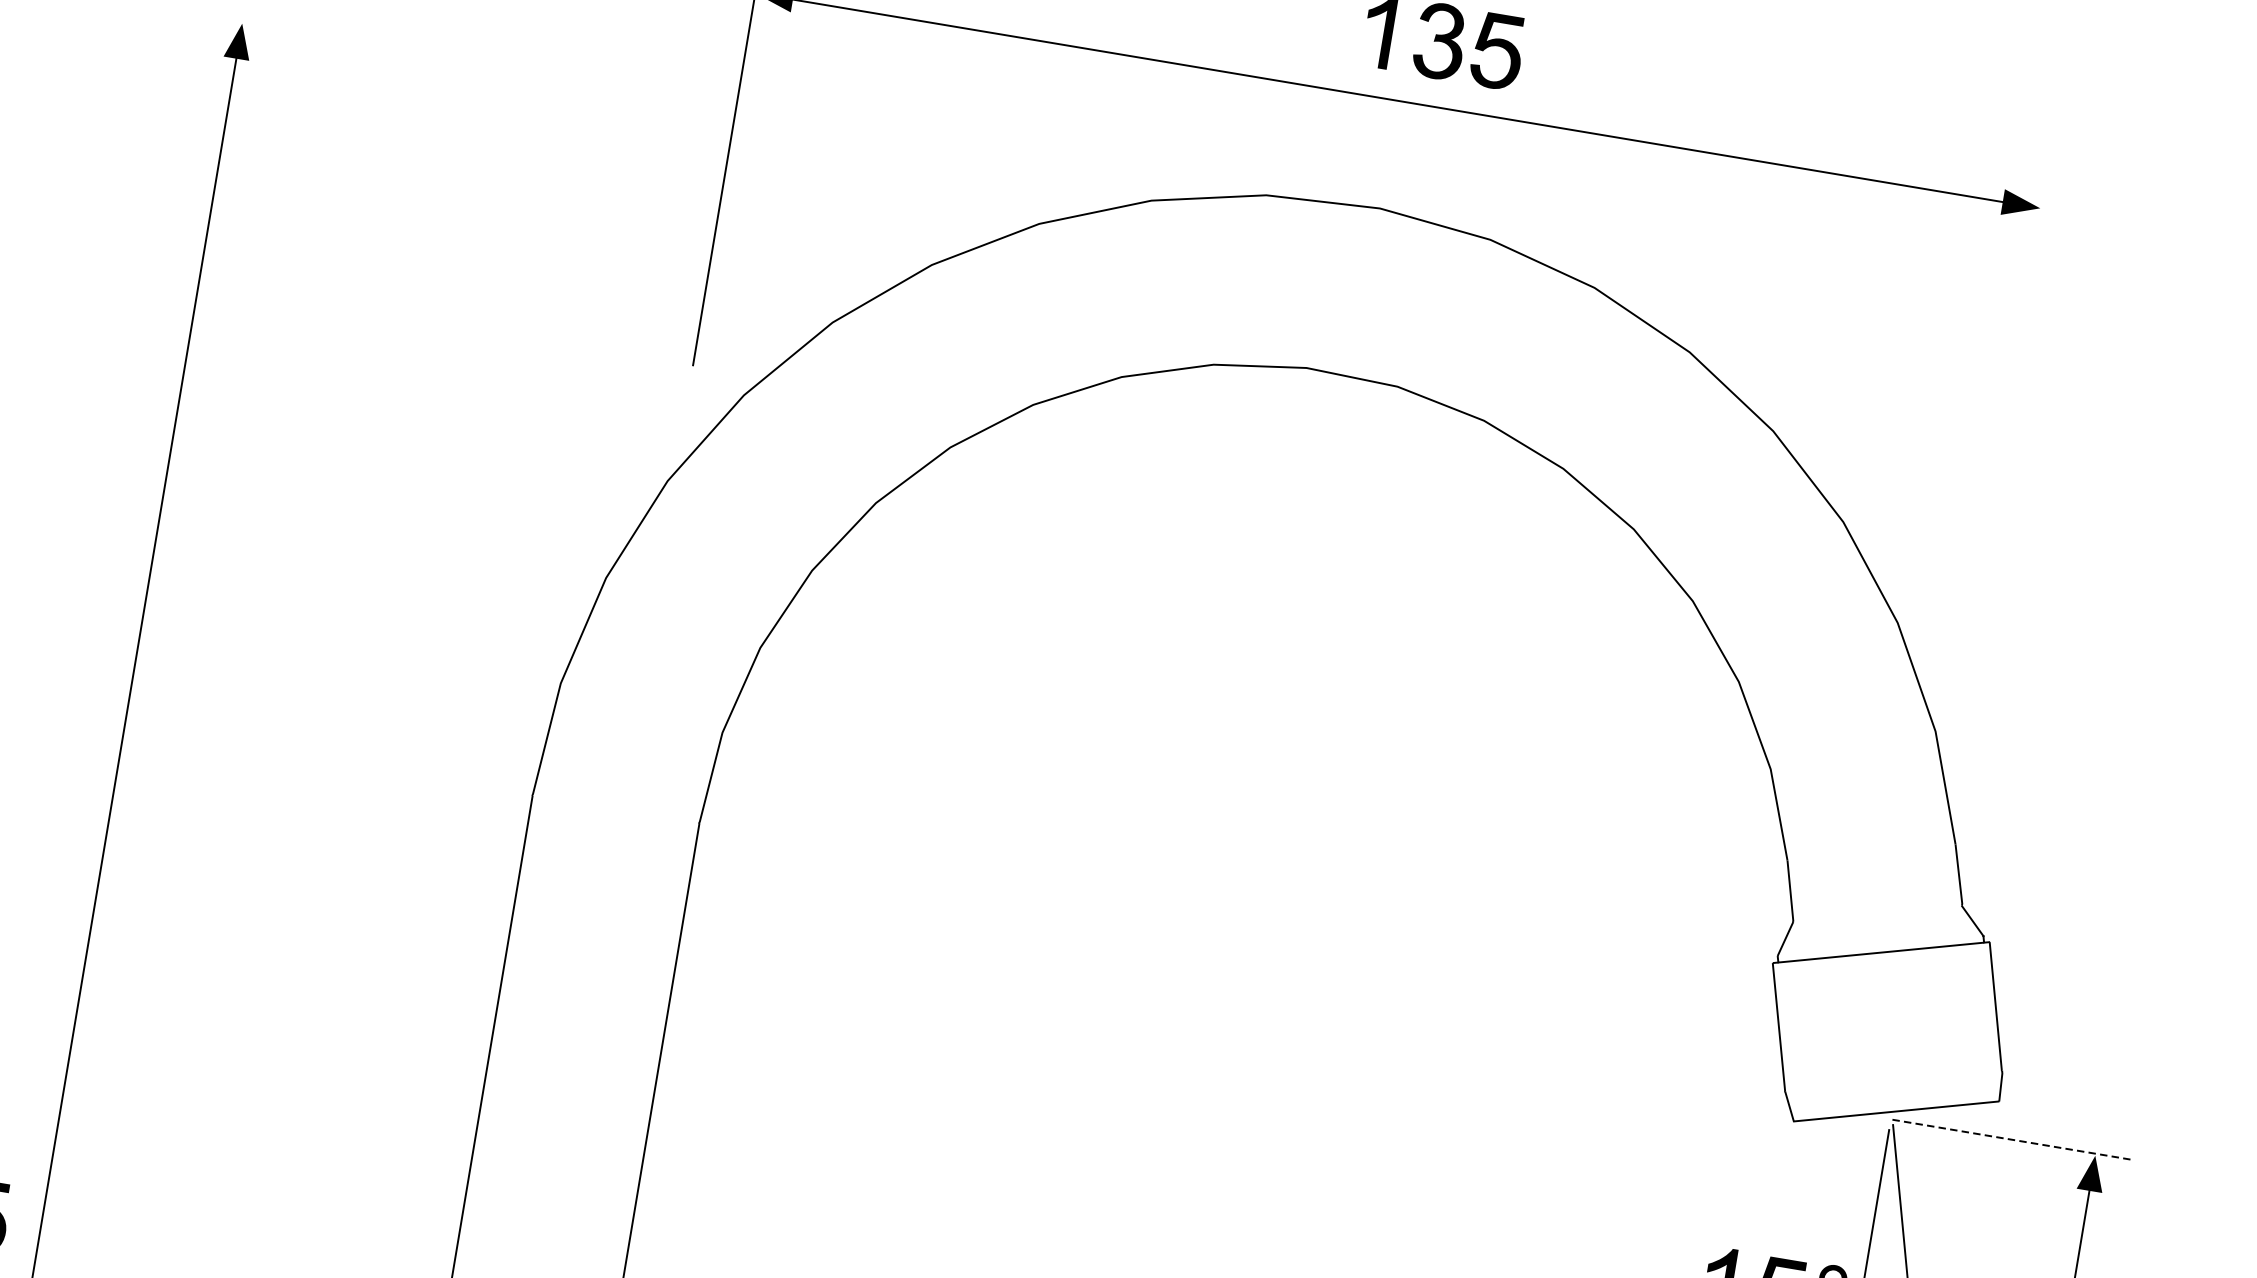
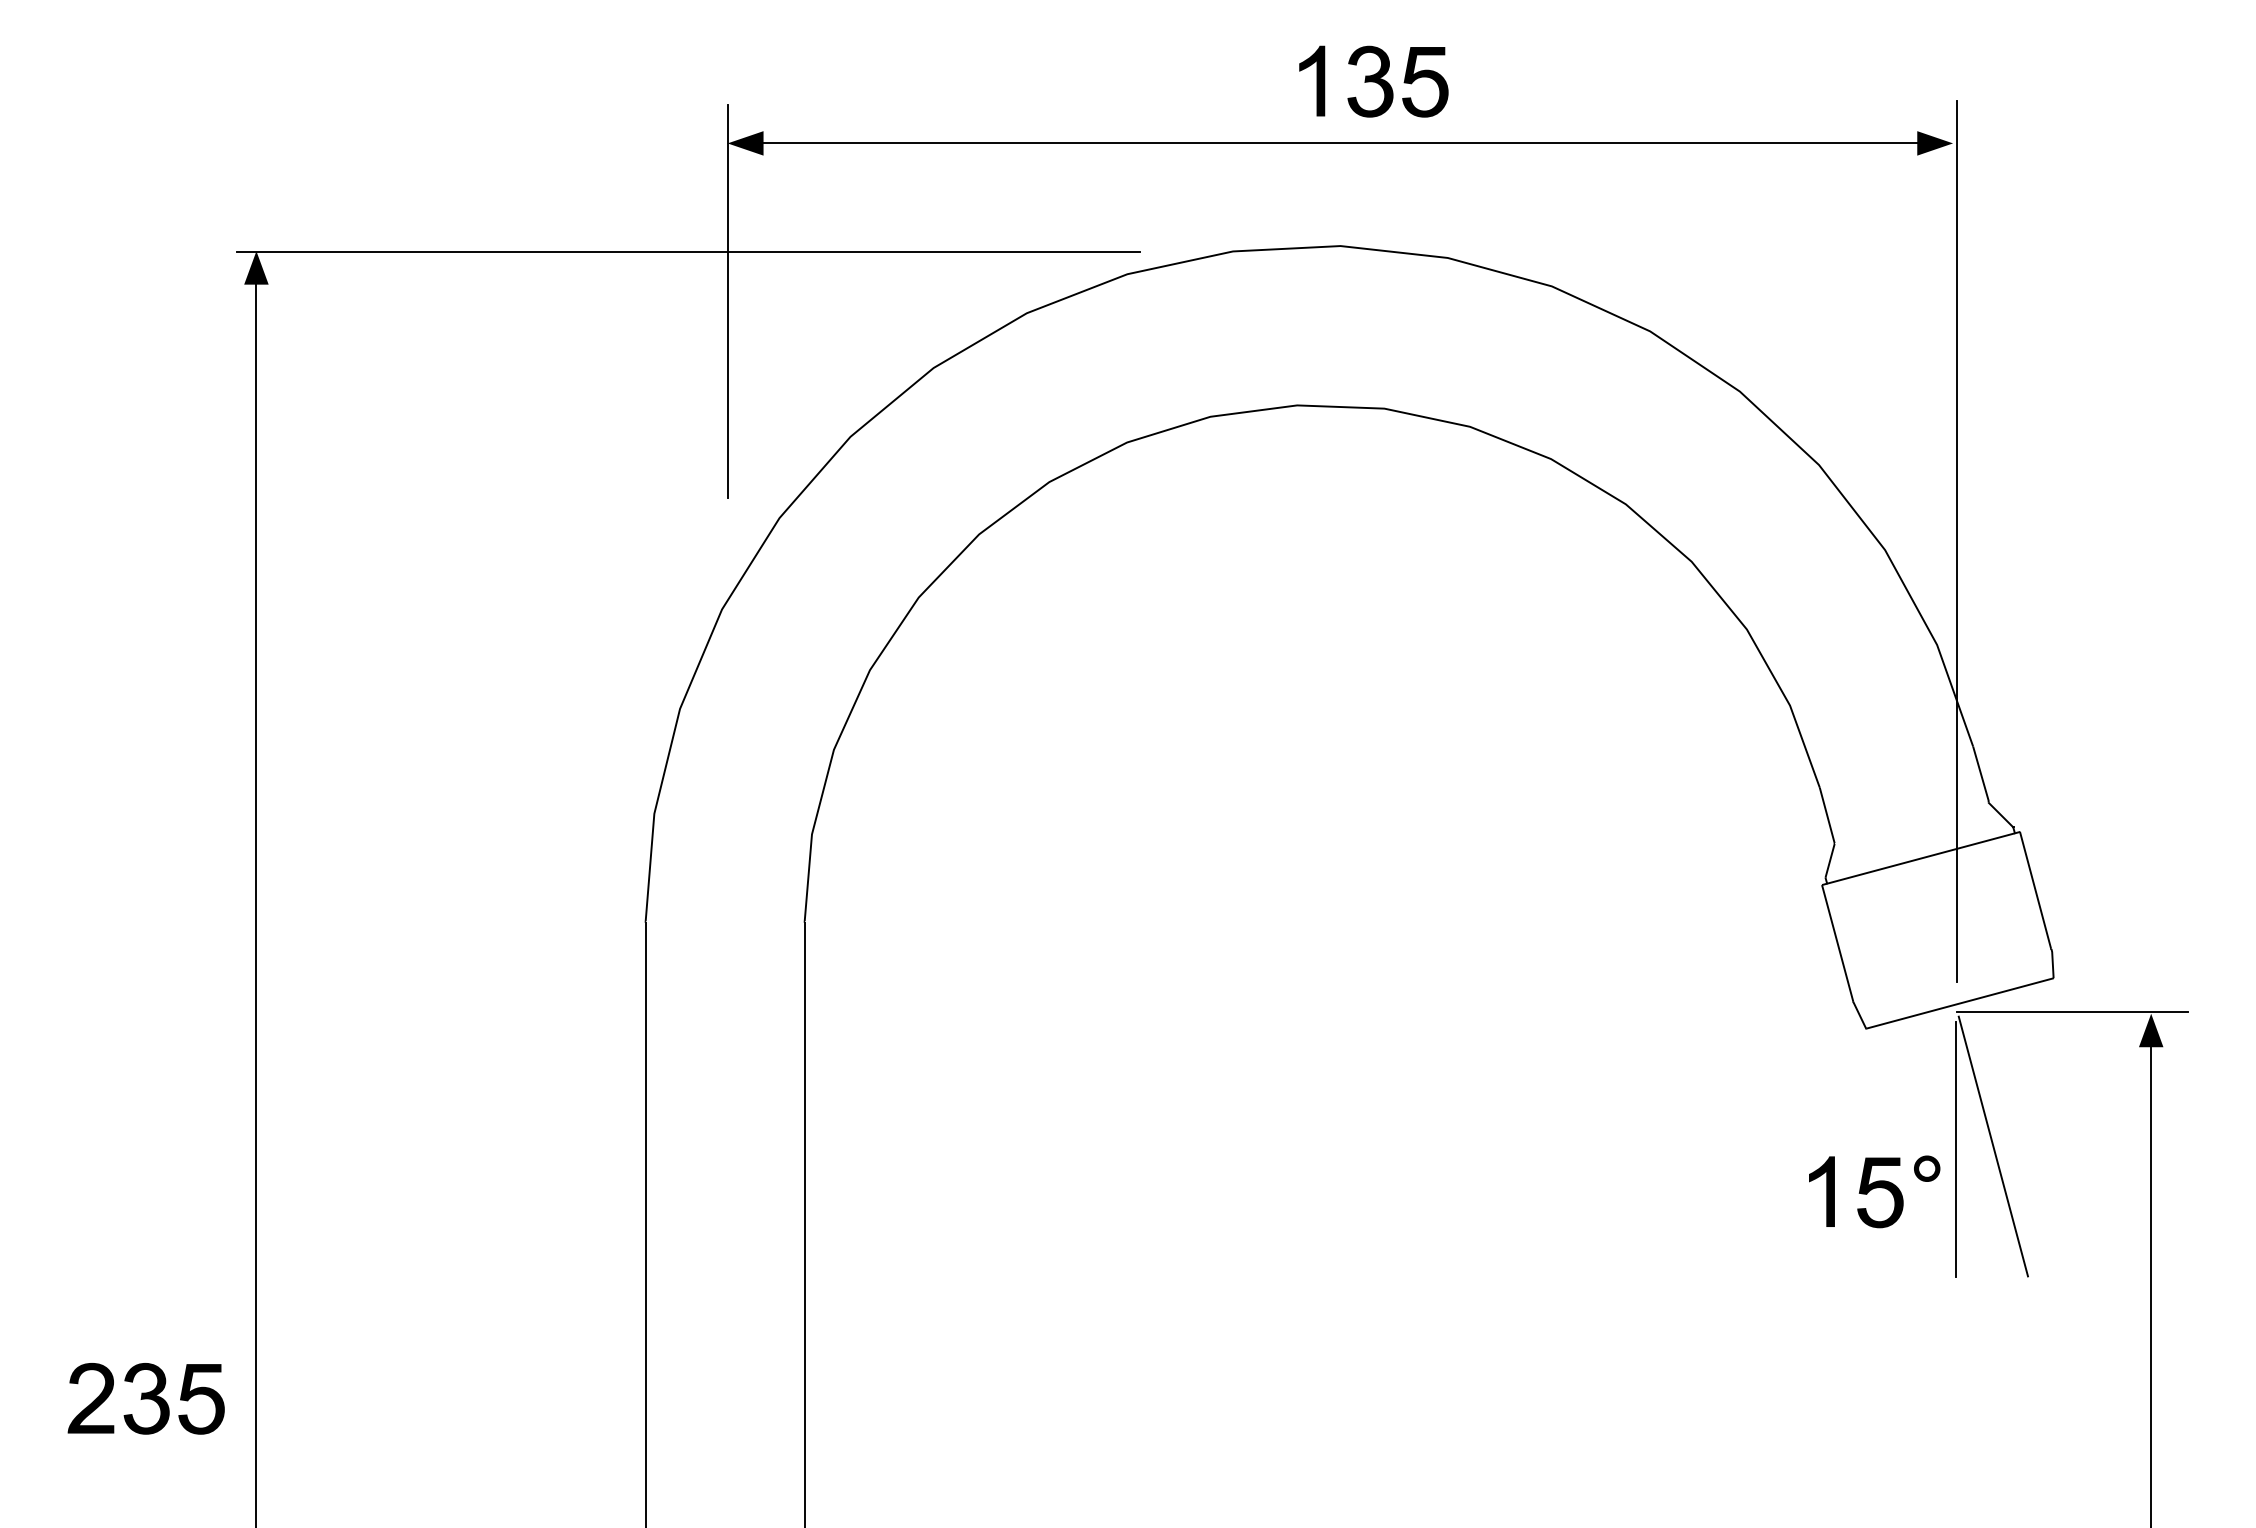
line: (694, 99) -> (687, 251), added
line: (1974, 626) -> (1956, 541), added
line: (2014, 1139) -> (2073, 1011), dashed -> solid

